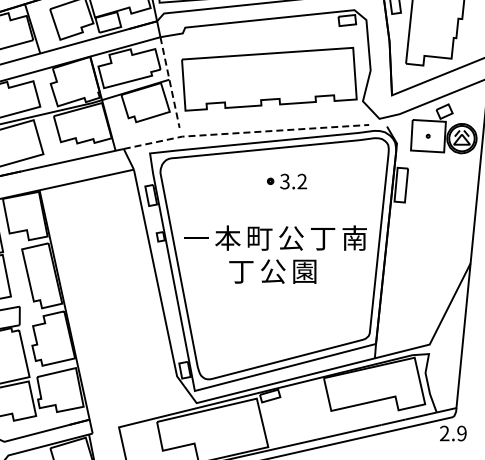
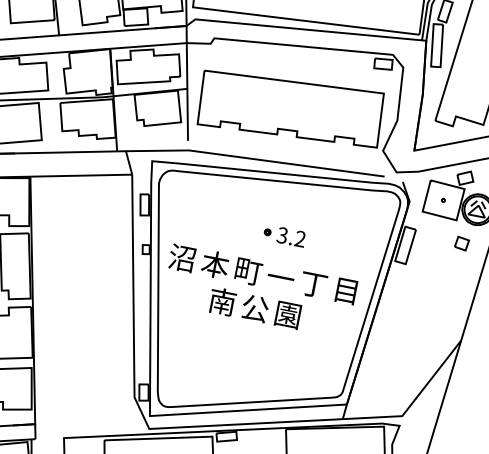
line: (170, 82) -> (187, 92), dashed -> solid
line: (245, 132) -> (255, 159), dashed -> solid
part: (453, 172) -> (462, 243), added
part: (286, 181) -> (284, 235), moved
text: (195, 237) -> (182, 257), 一 -> 沼
text: (354, 237) -> (346, 289), 南 -> 目
text: (291, 238) -> (281, 278), 公 -> 一
text: (240, 270) -> (221, 300), 丁 -> 南

